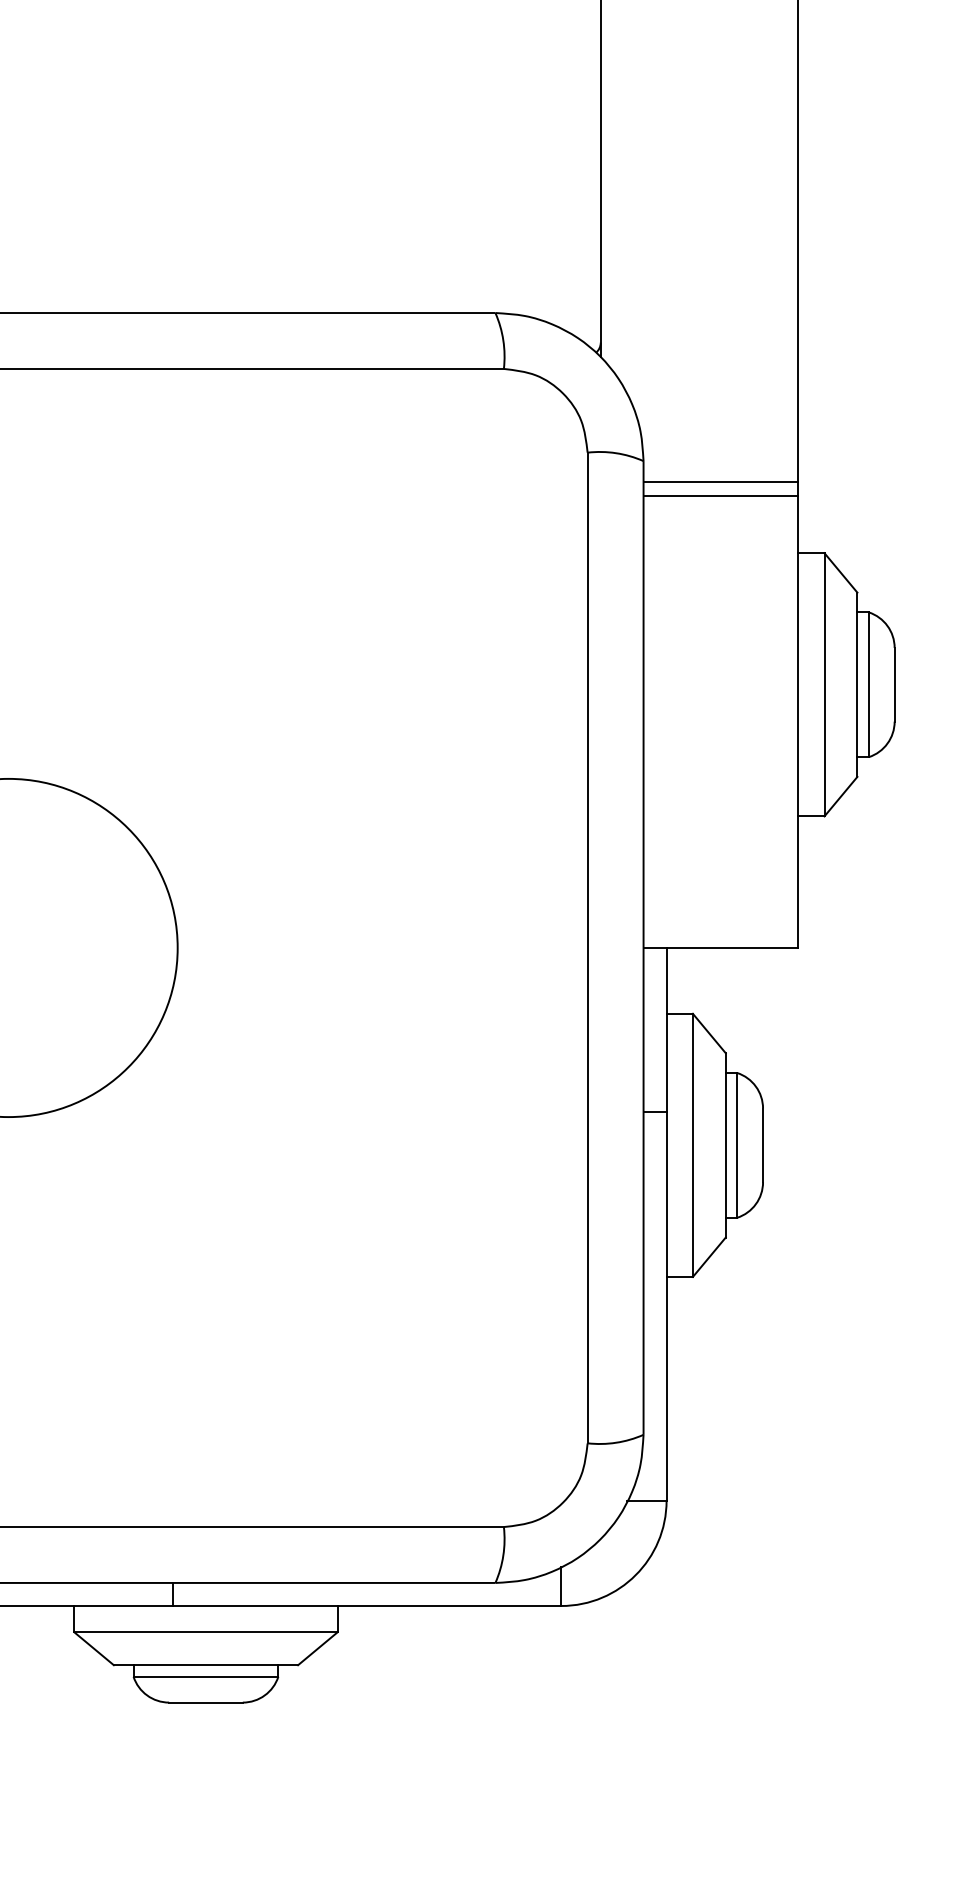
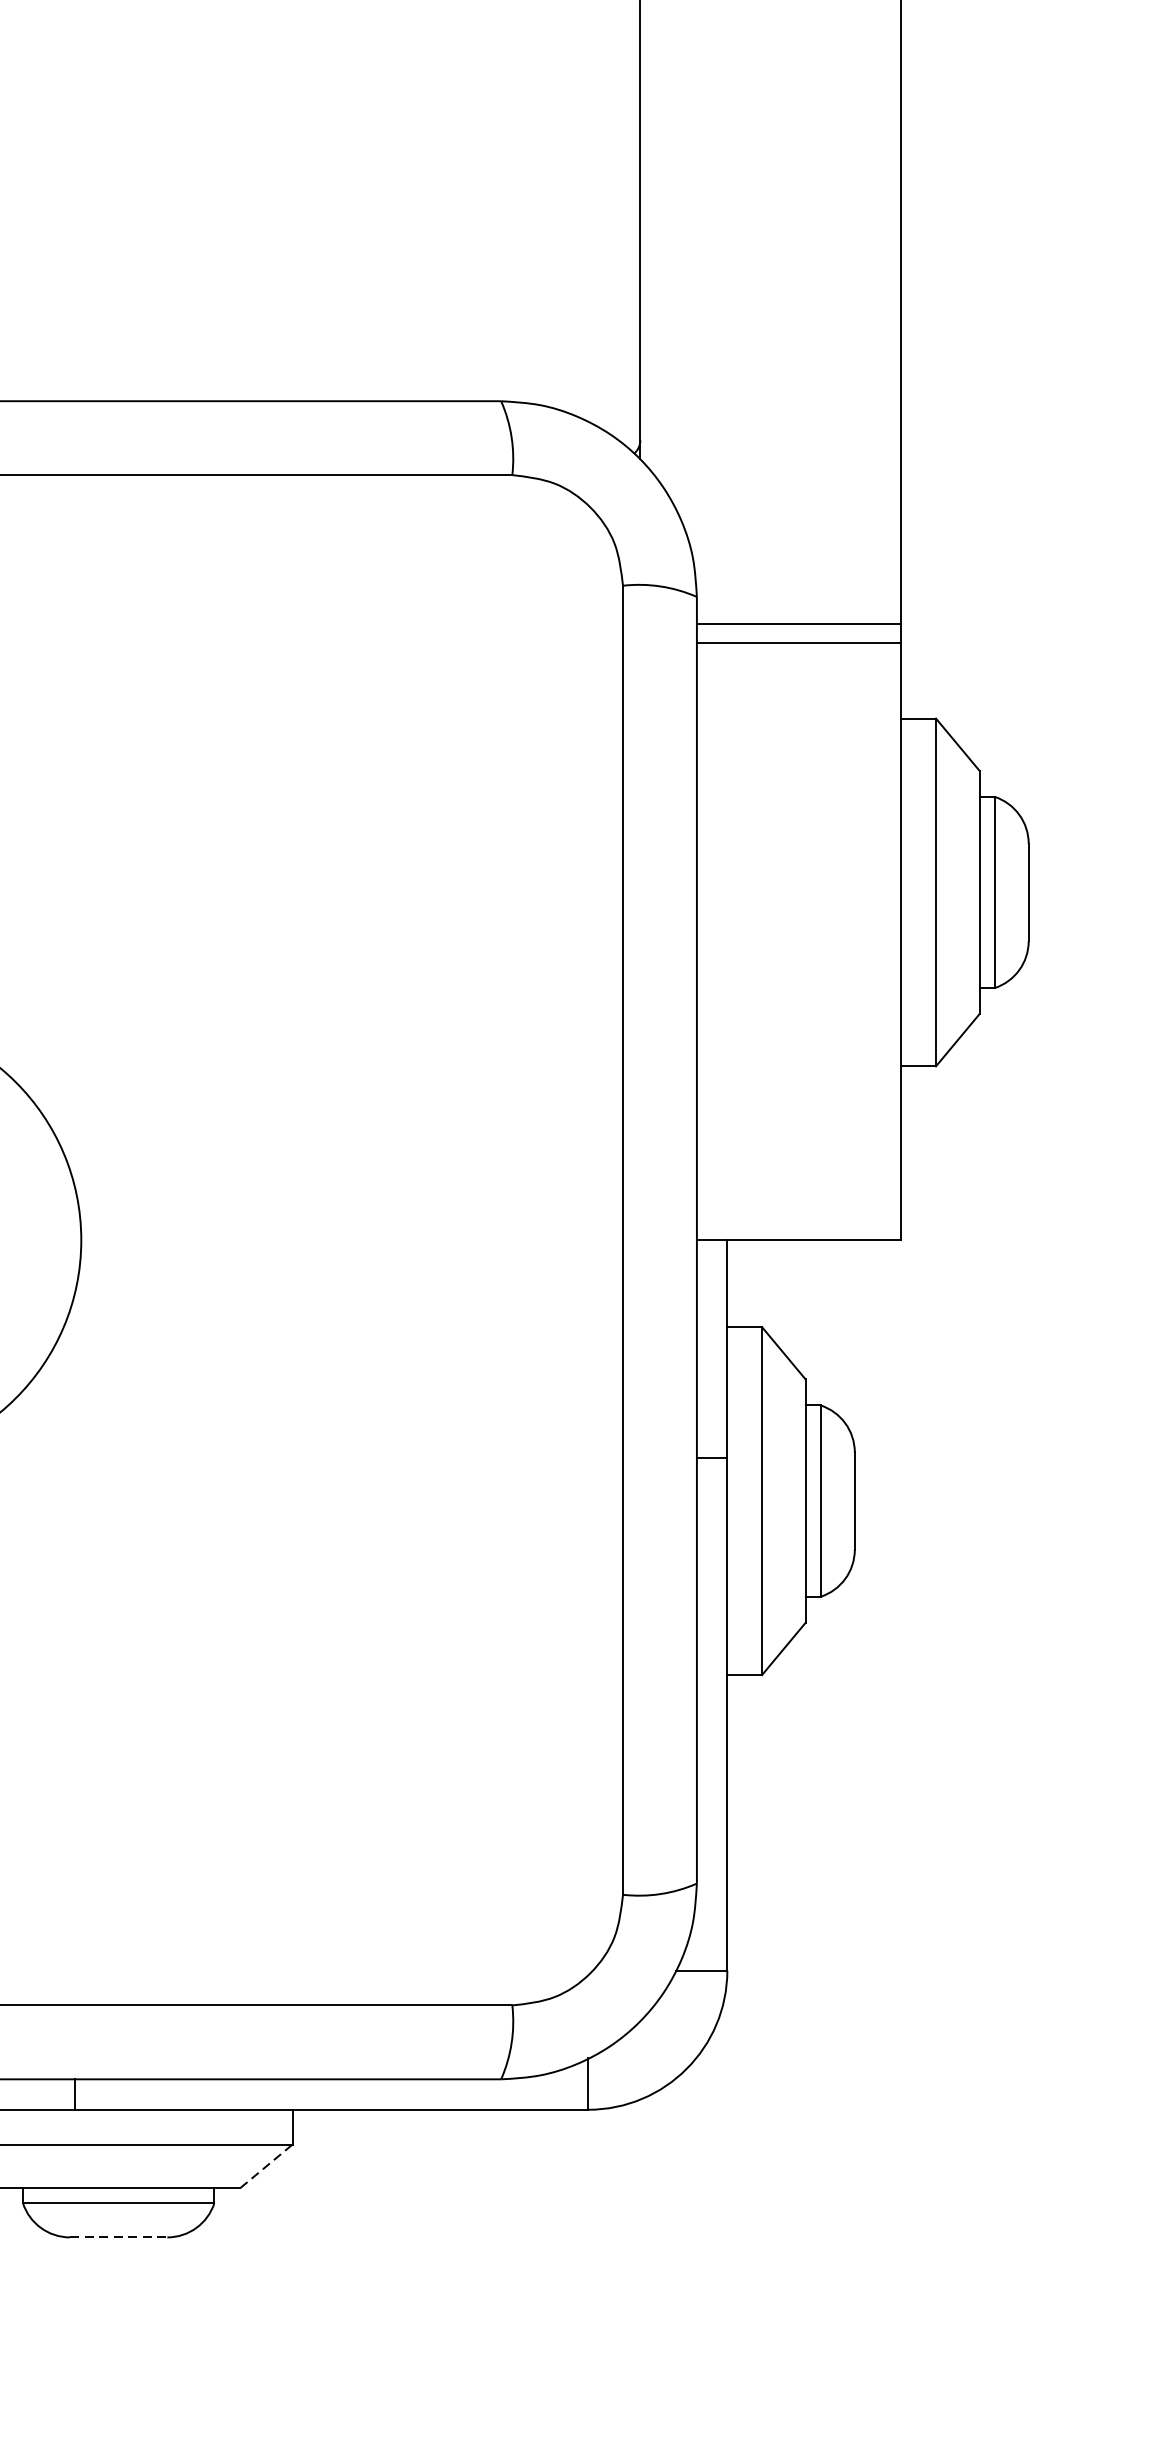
line: (317, 1648) -> (266, 2165), solid -> dashed
line: (205, 1702) -> (118, 2237), solid -> dashed

